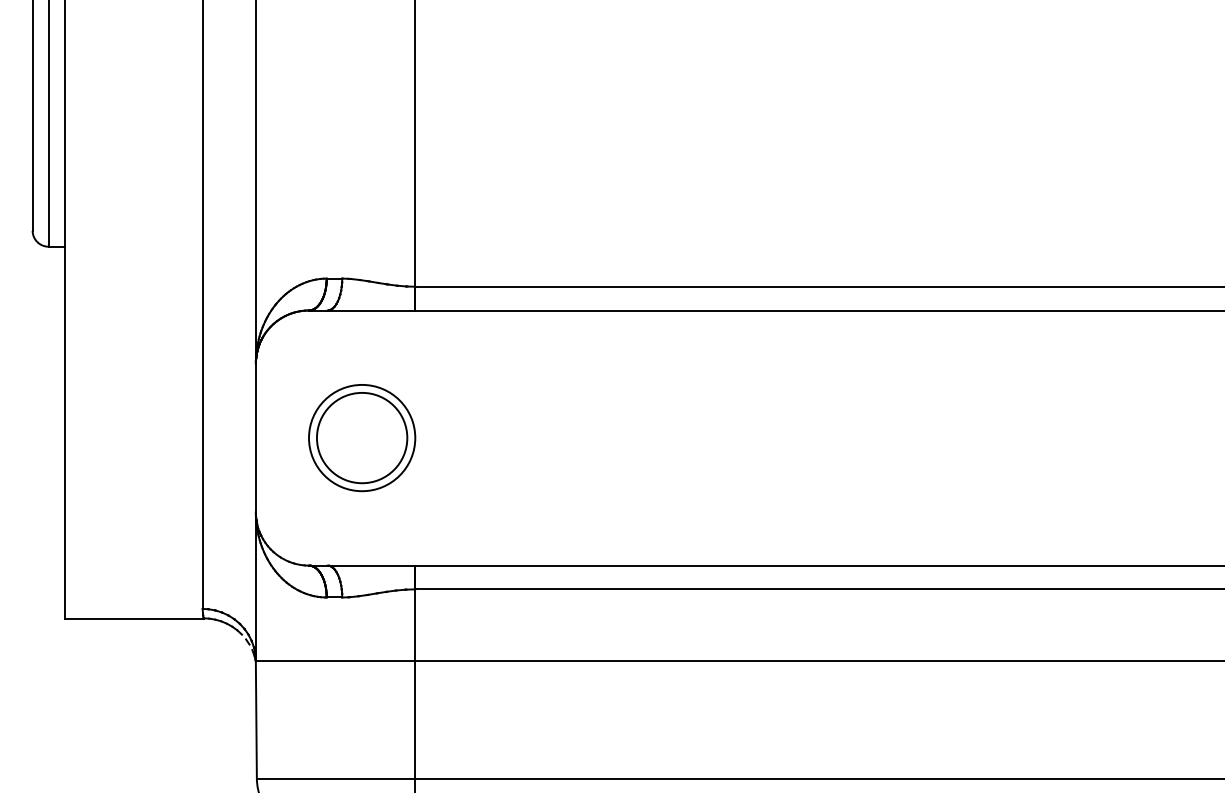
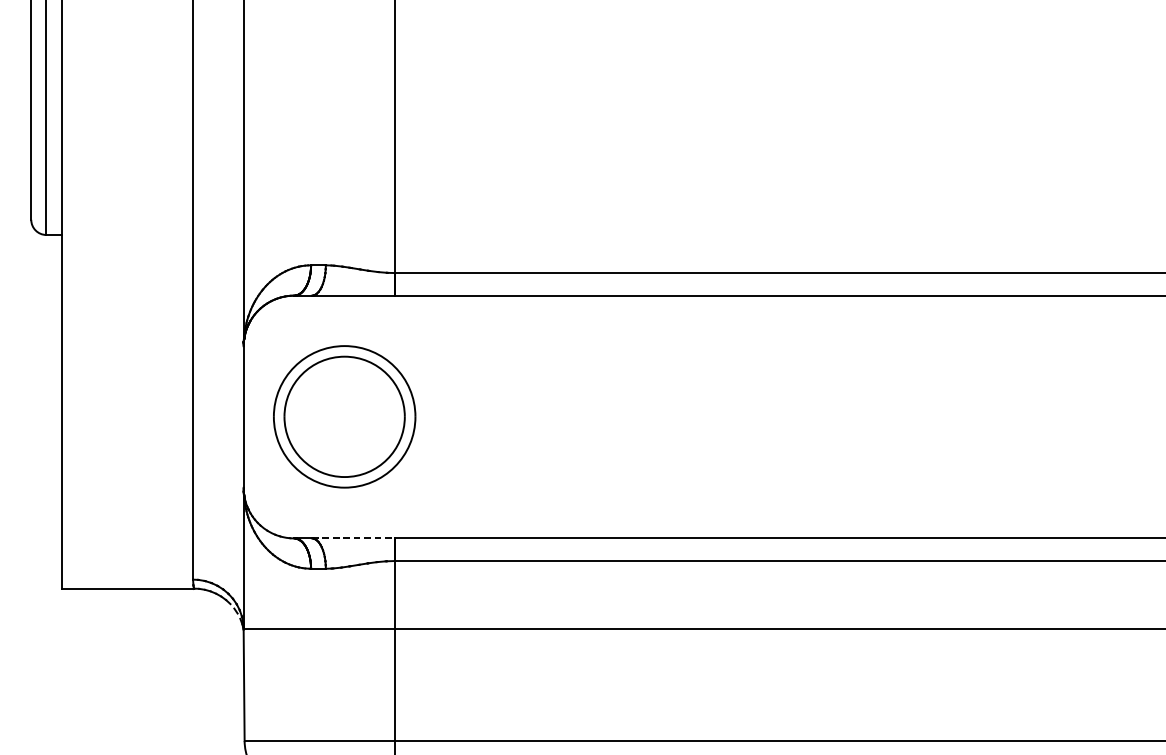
part: (362, 438) -> (345, 417), size x1.4
line: (371, 565) -> (353, 538), solid -> dashed

